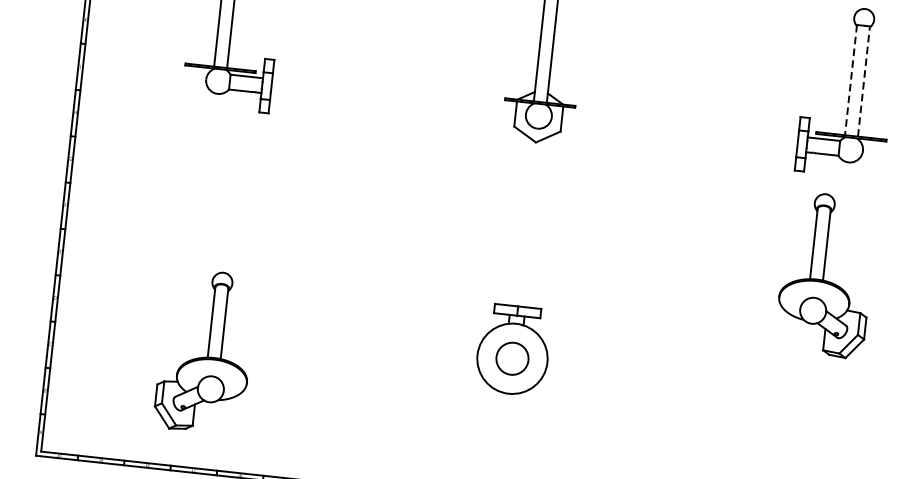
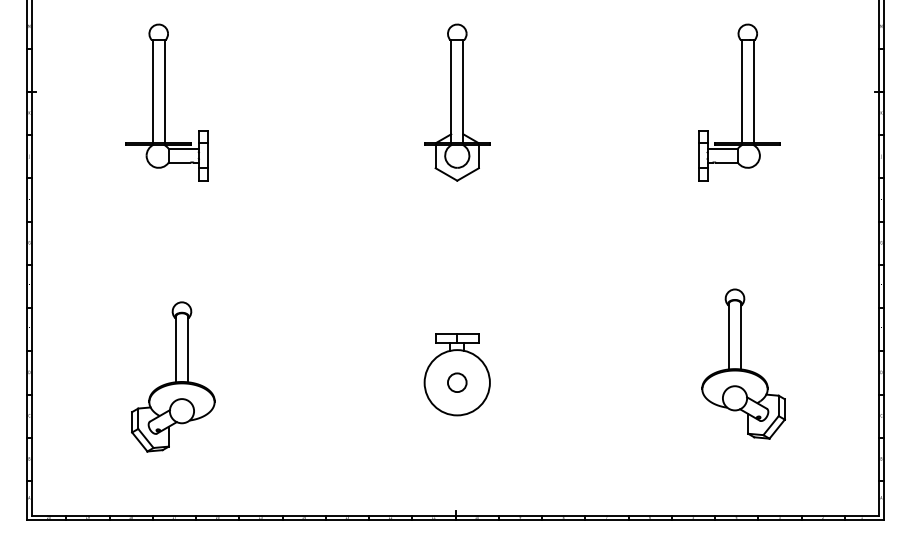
line: (850, 81) -> (741, 92), dashed -> solid
line: (863, 81) -> (753, 91), dashed -> solid
part: (826, 274) -> (743, 363), moved
part: (205, 351) -> (173, 376), moved
circle: (511, 358) -> (456, 382), size x0.62

